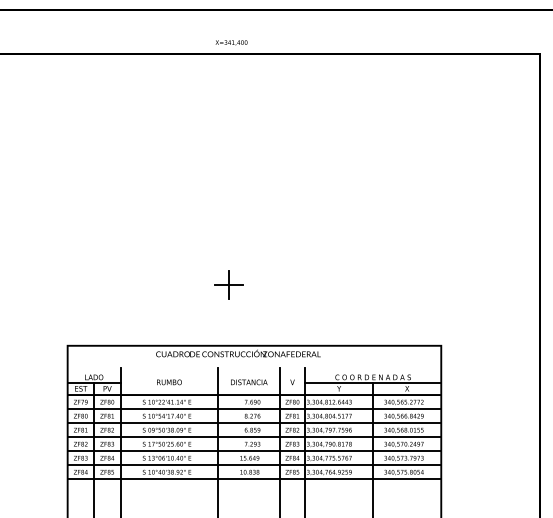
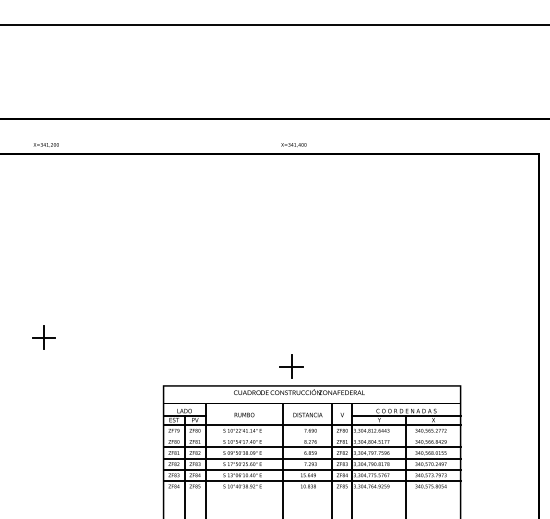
part: (228, 284) -> (291, 366), moved
line: (253, 409) -> (311, 436), removed
line: (253, 479) -> (311, 492), removed

